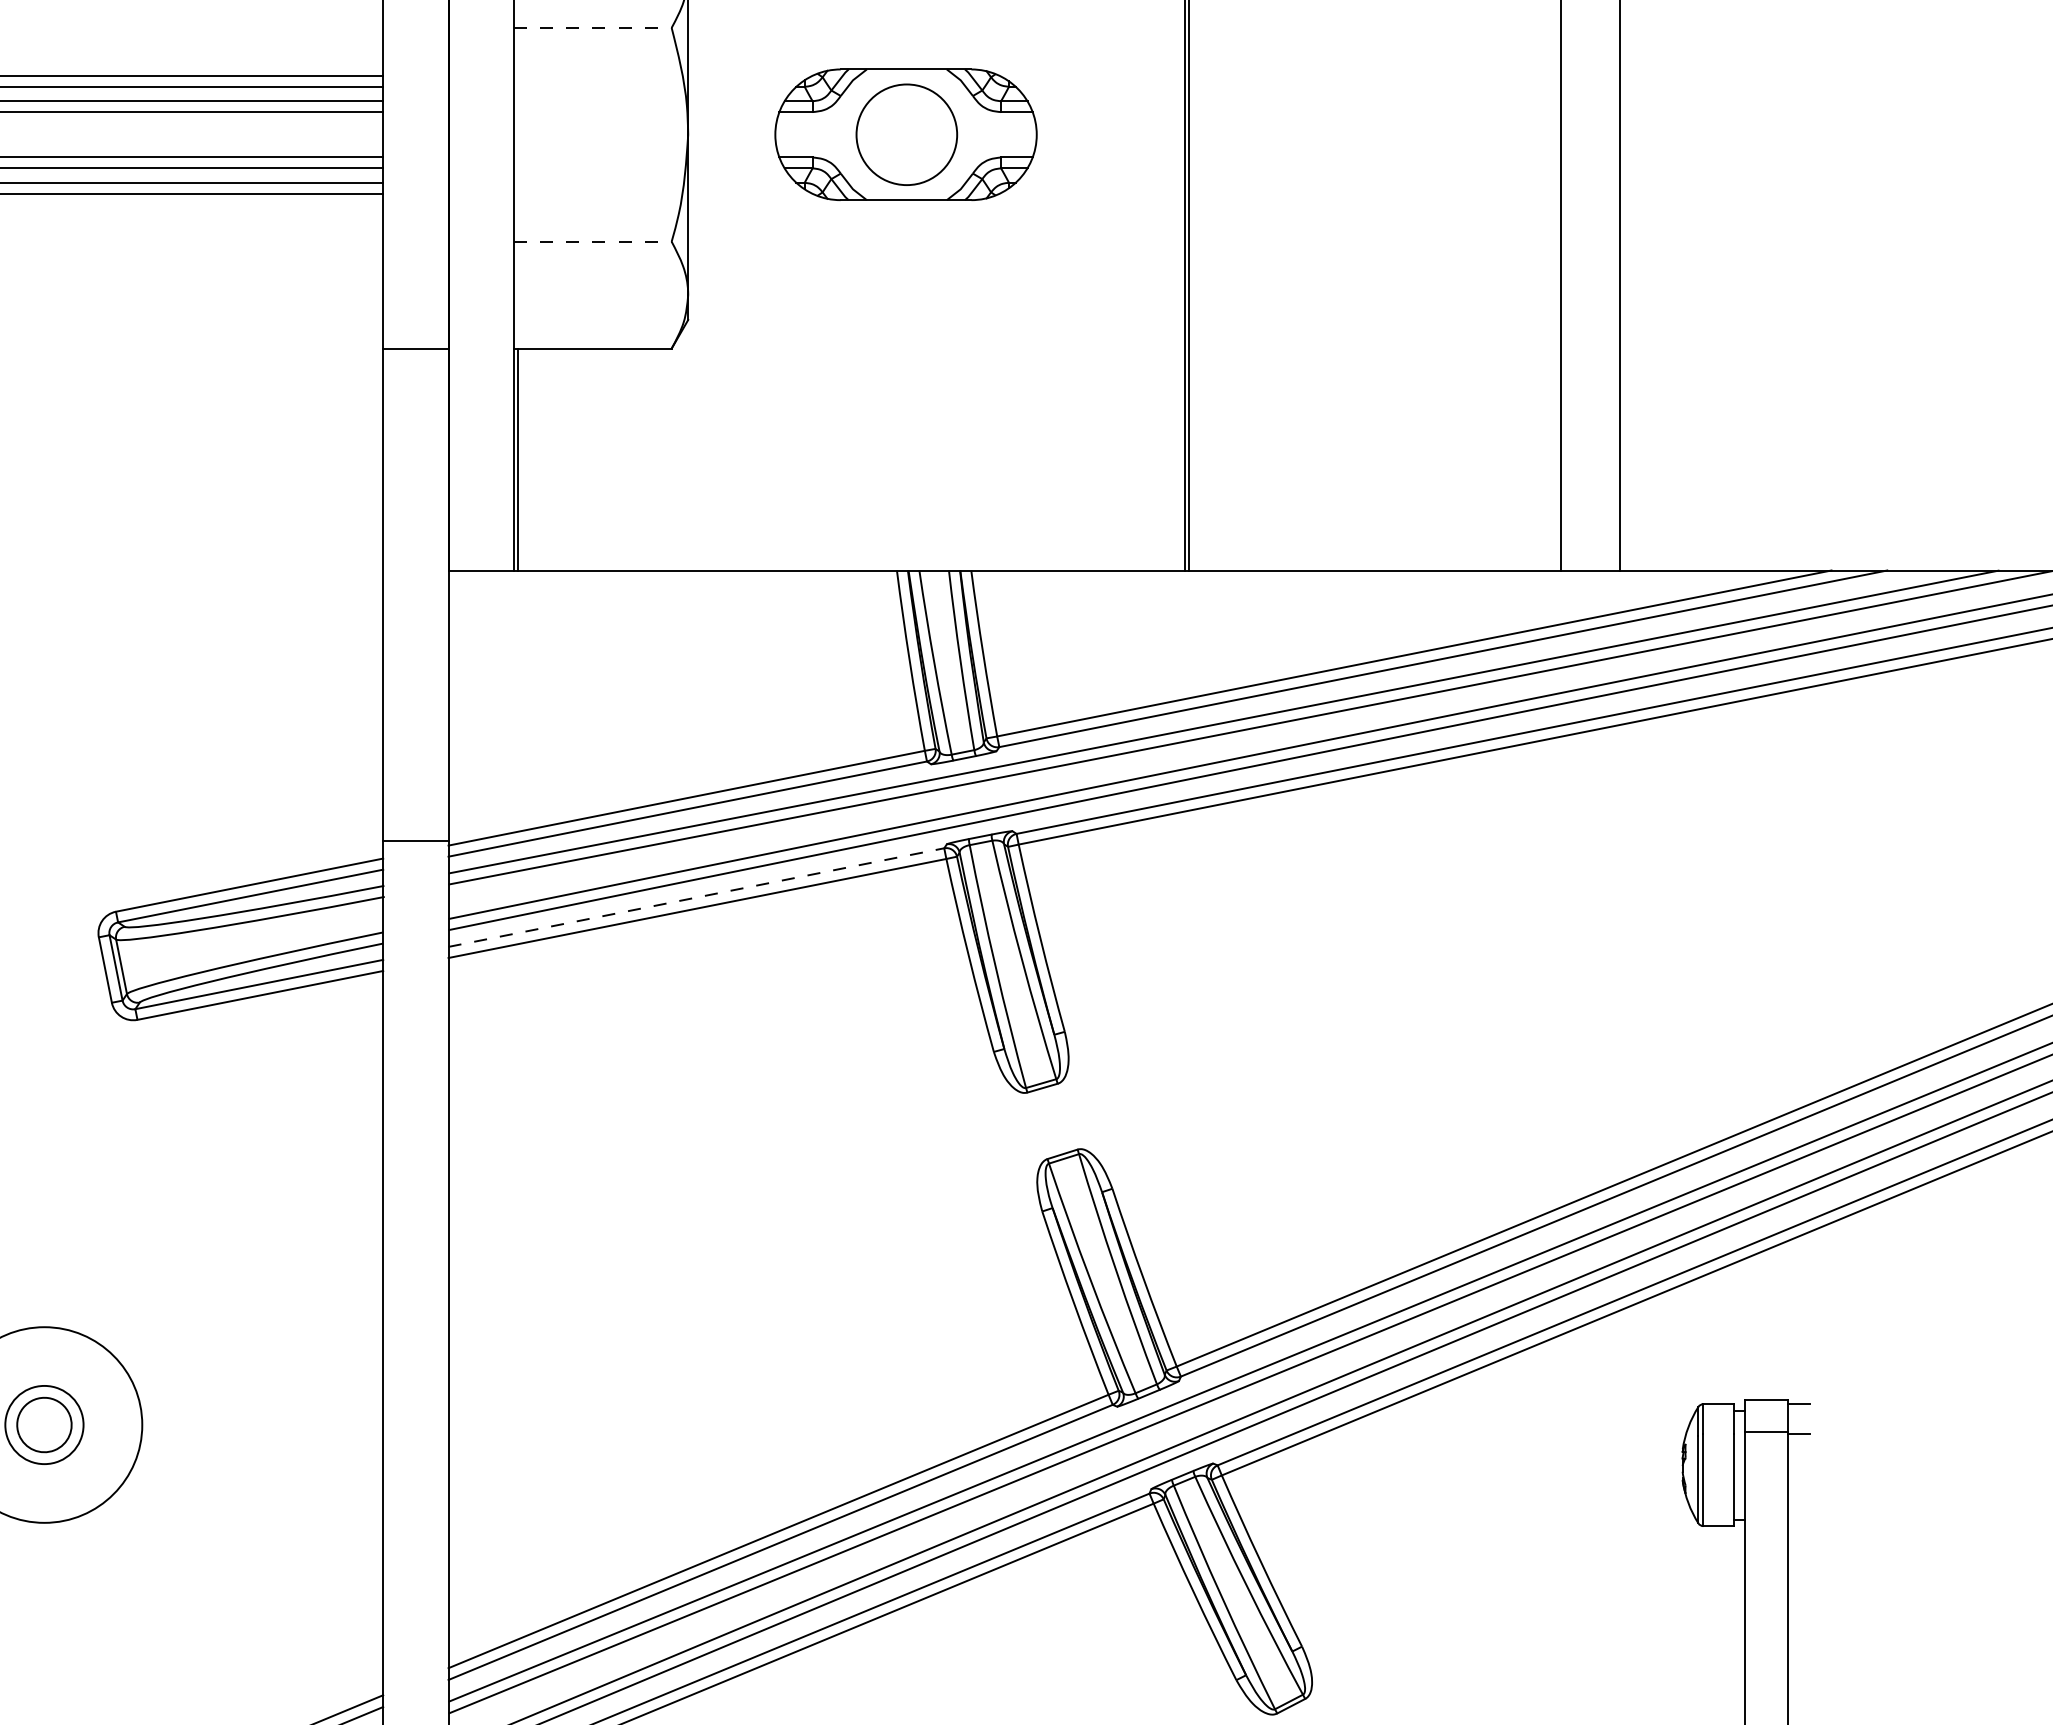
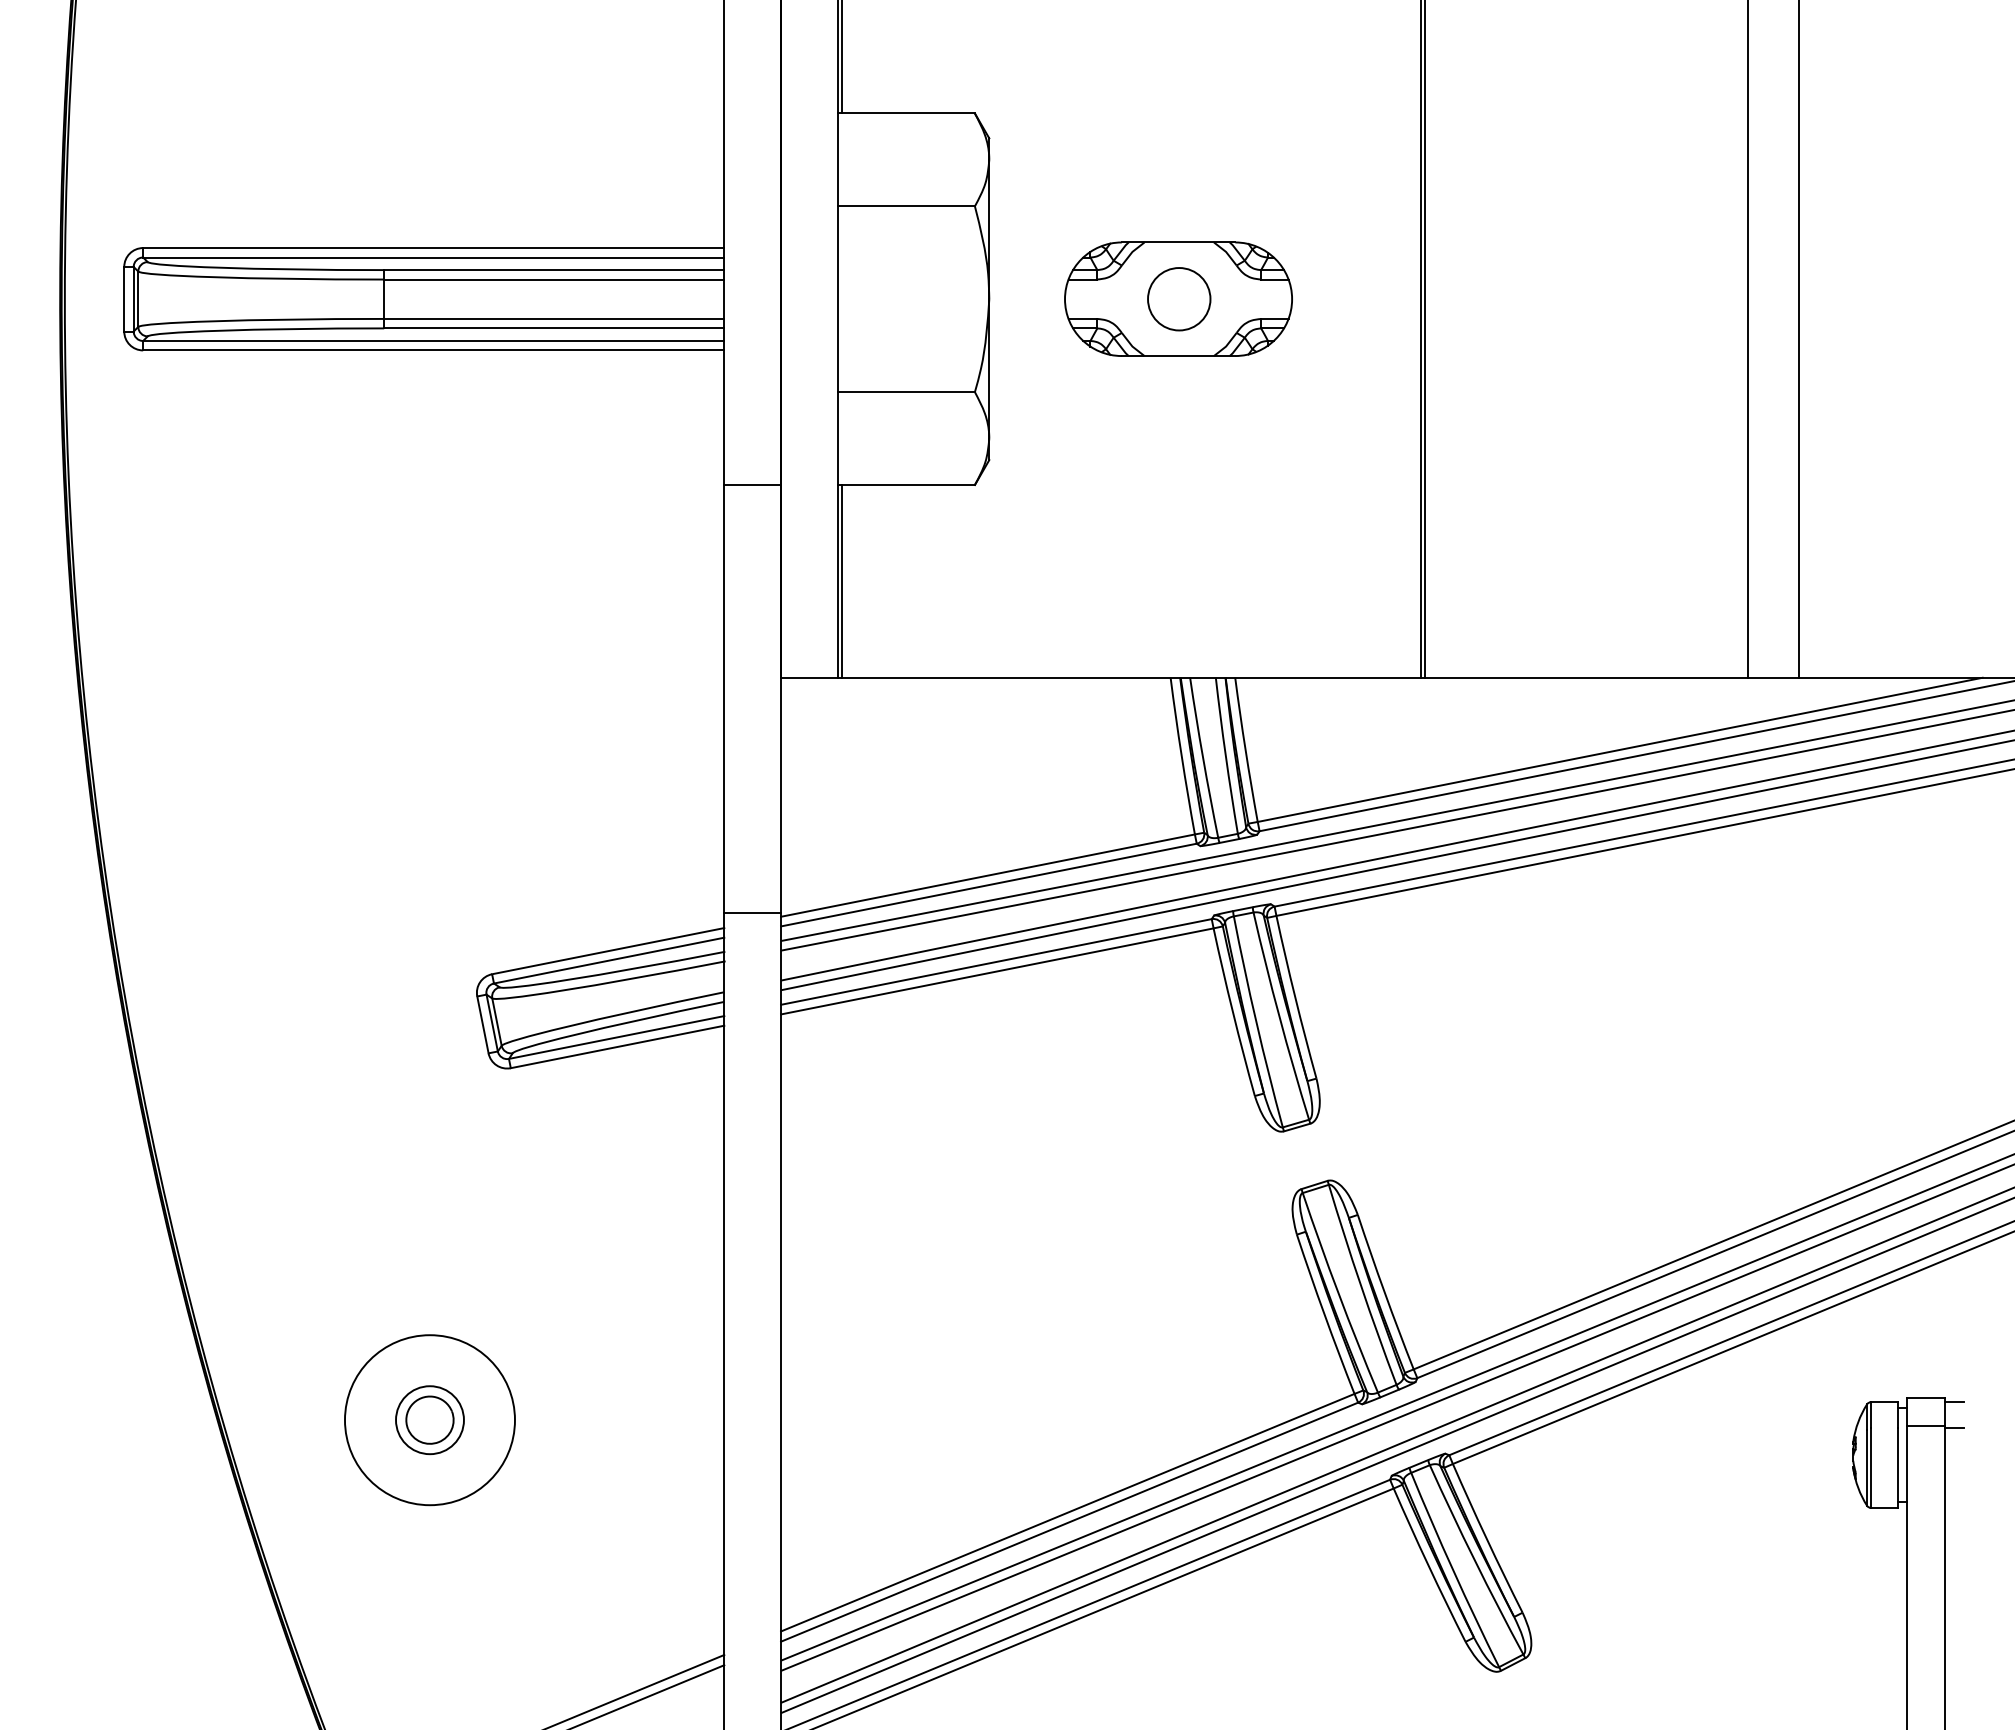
line: (592, 28) -> (906, 206), dashed -> solid
circle: (907, 135) -> (1179, 299), size x0.71
line: (592, 242) -> (906, 392), dashed -> solid
line: (696, 897) -> (996, 961), dashed -> solid

